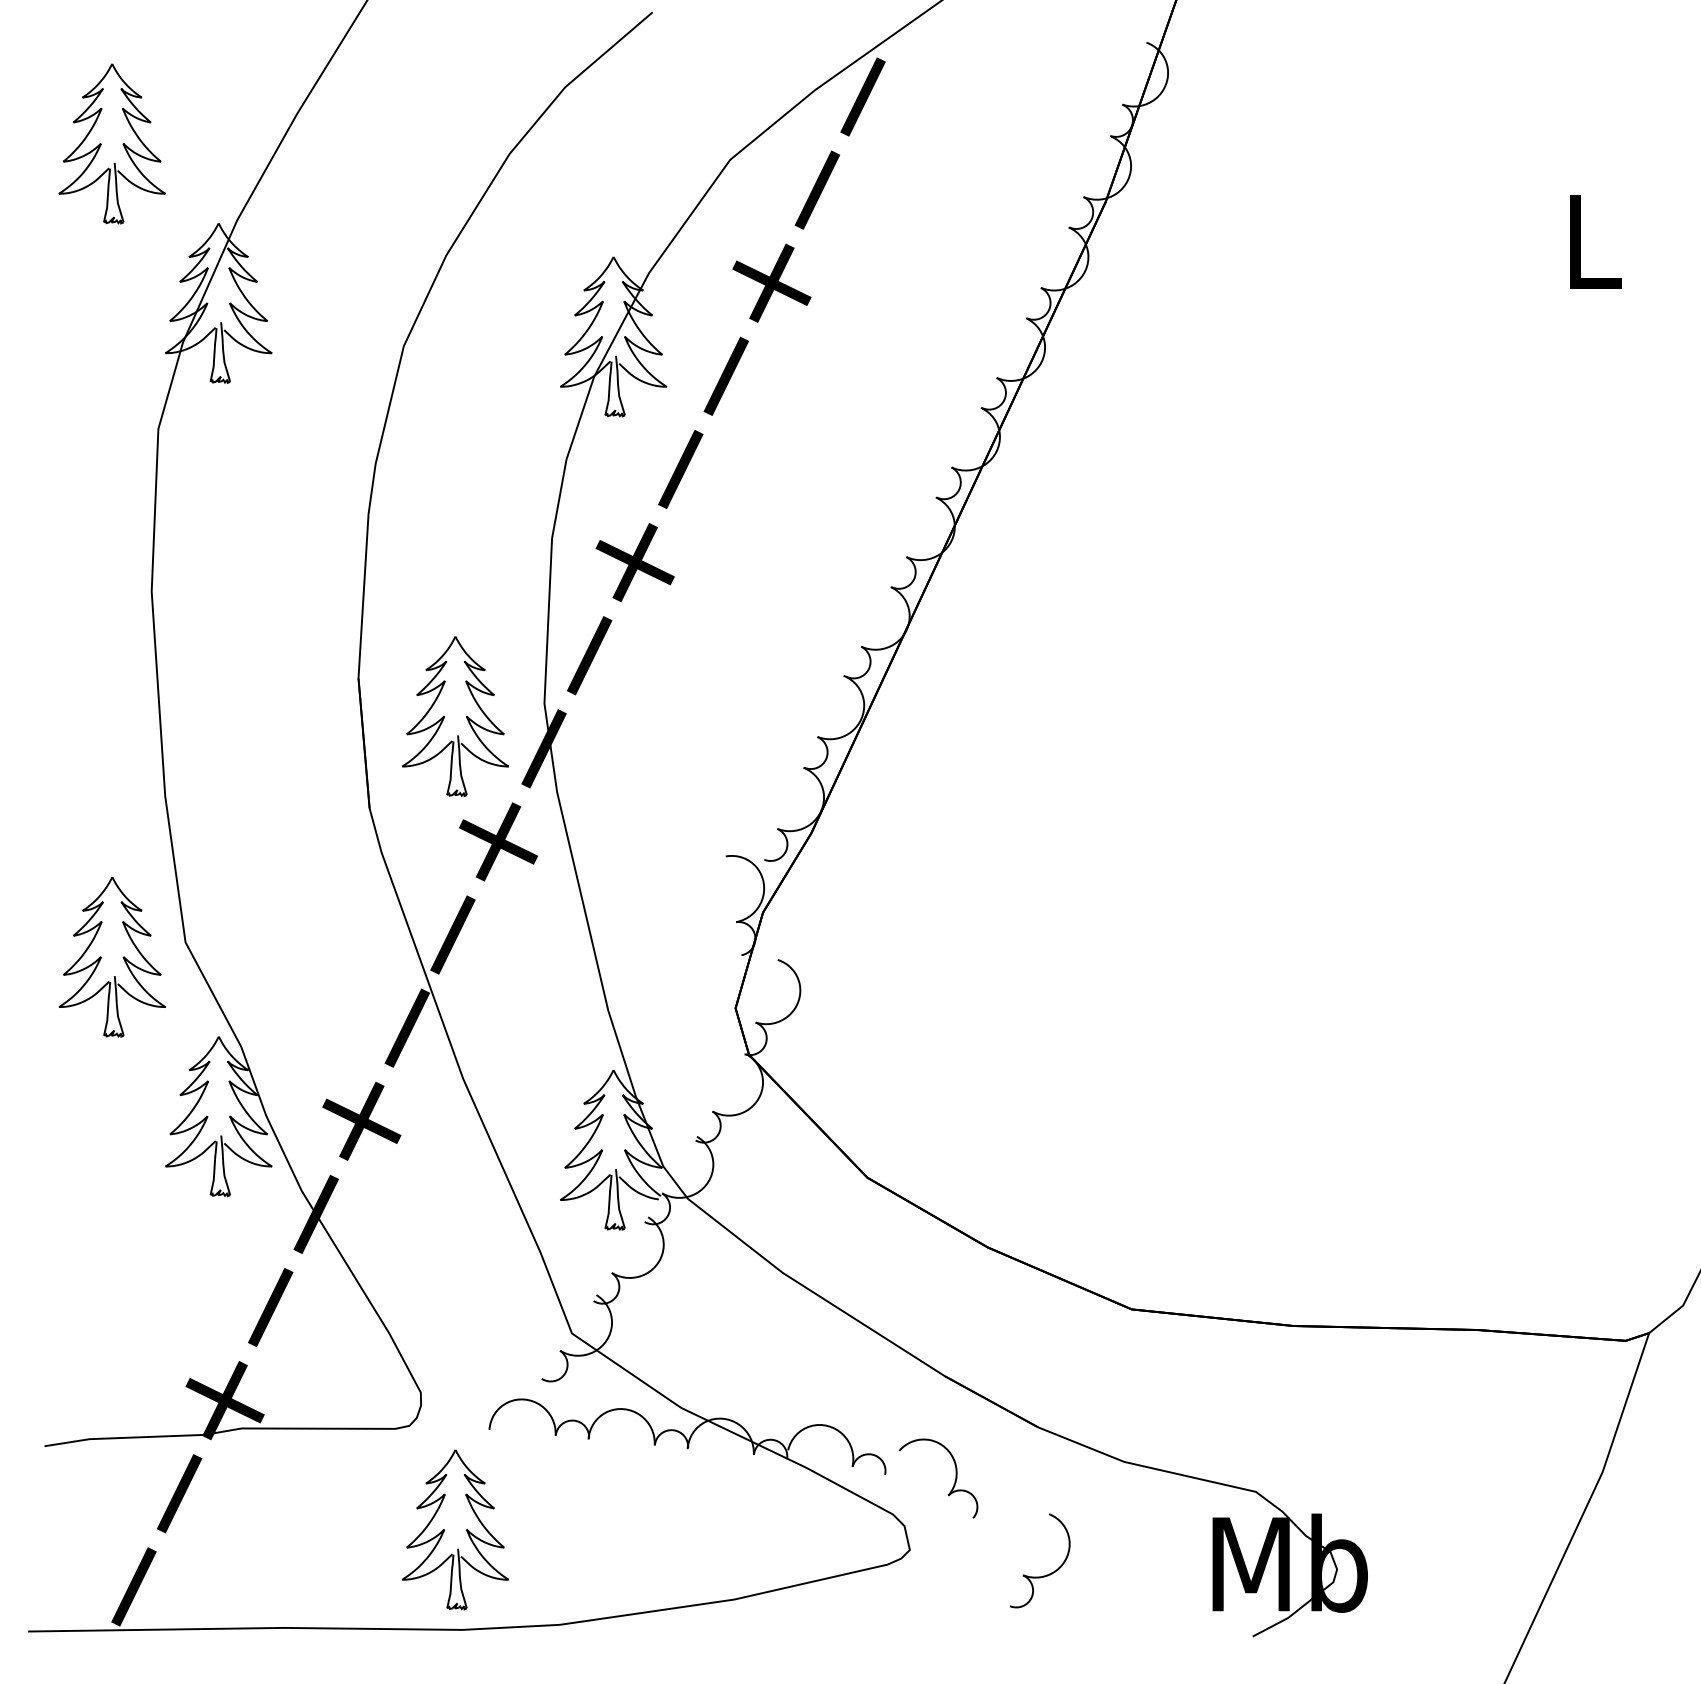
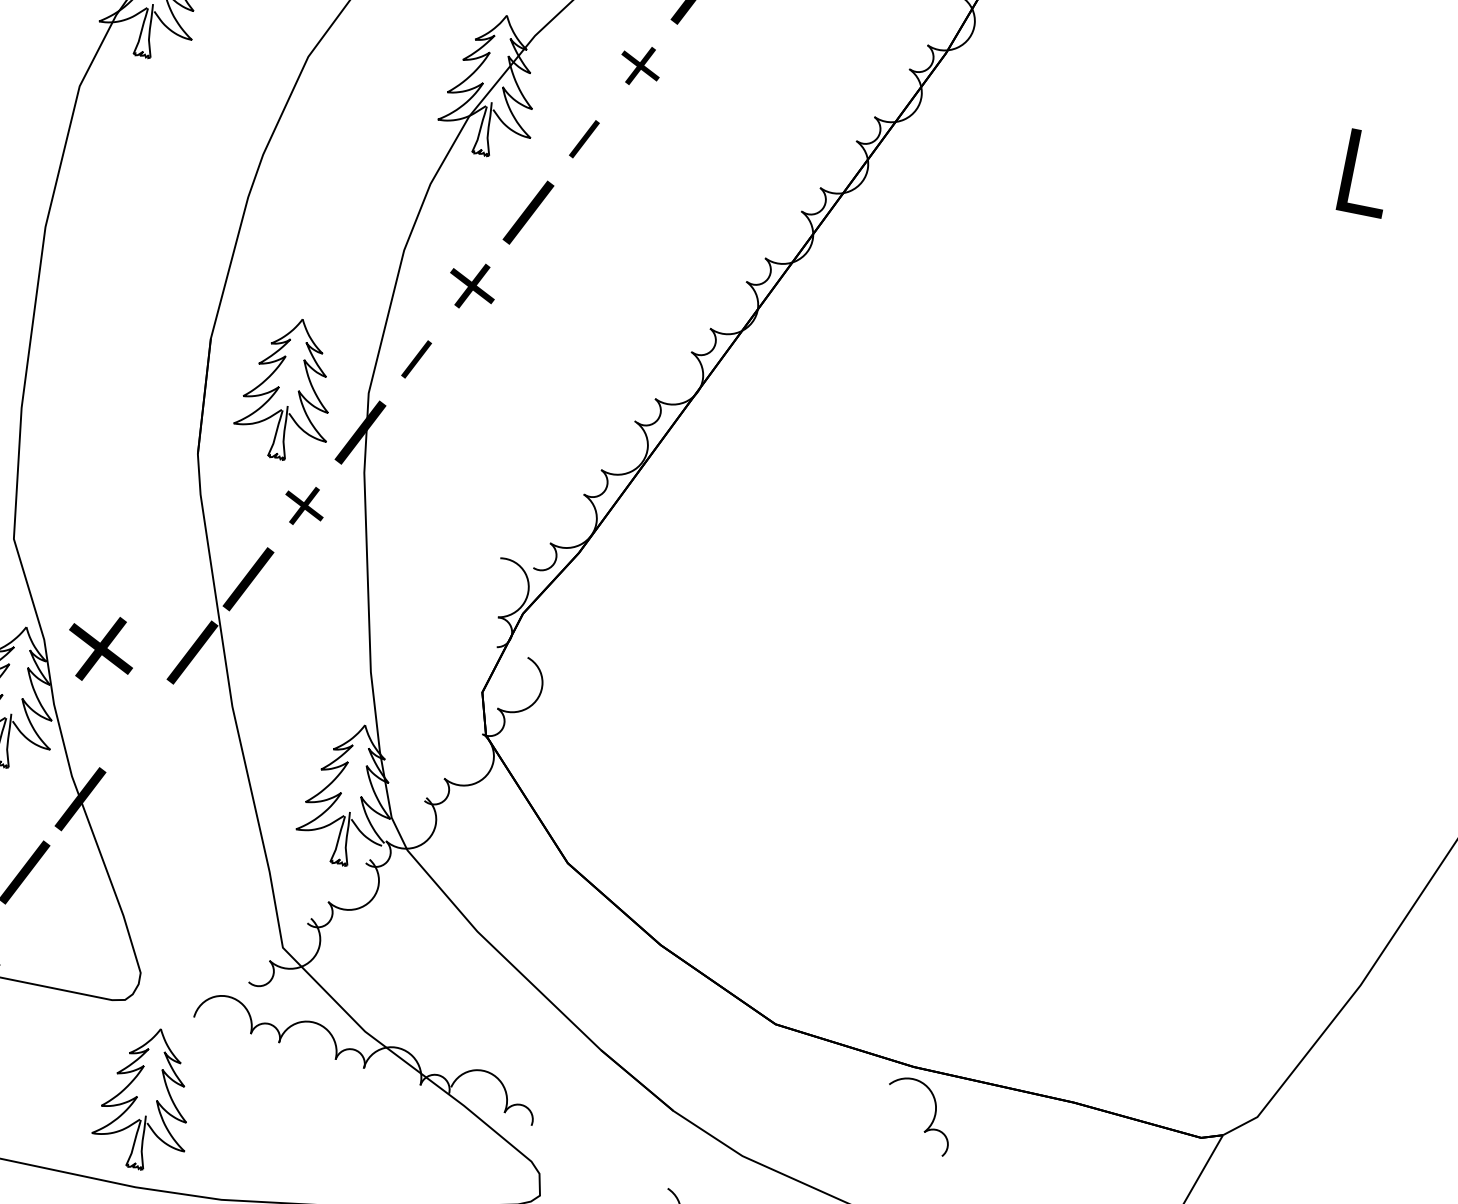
part: (771, 282) -> (640, 65), size x0.6
part: (725, 375) -> (583, 138), size x0.6
part: (634, 562) -> (471, 285), size x0.7
part: (589, 655) -> (416, 359), size x0.6
part: (498, 841) -> (304, 505), size x0.6
part: (361, 1120) -> (100, 648), moved
part: (953, 1484) -> (930, 1123), moved

